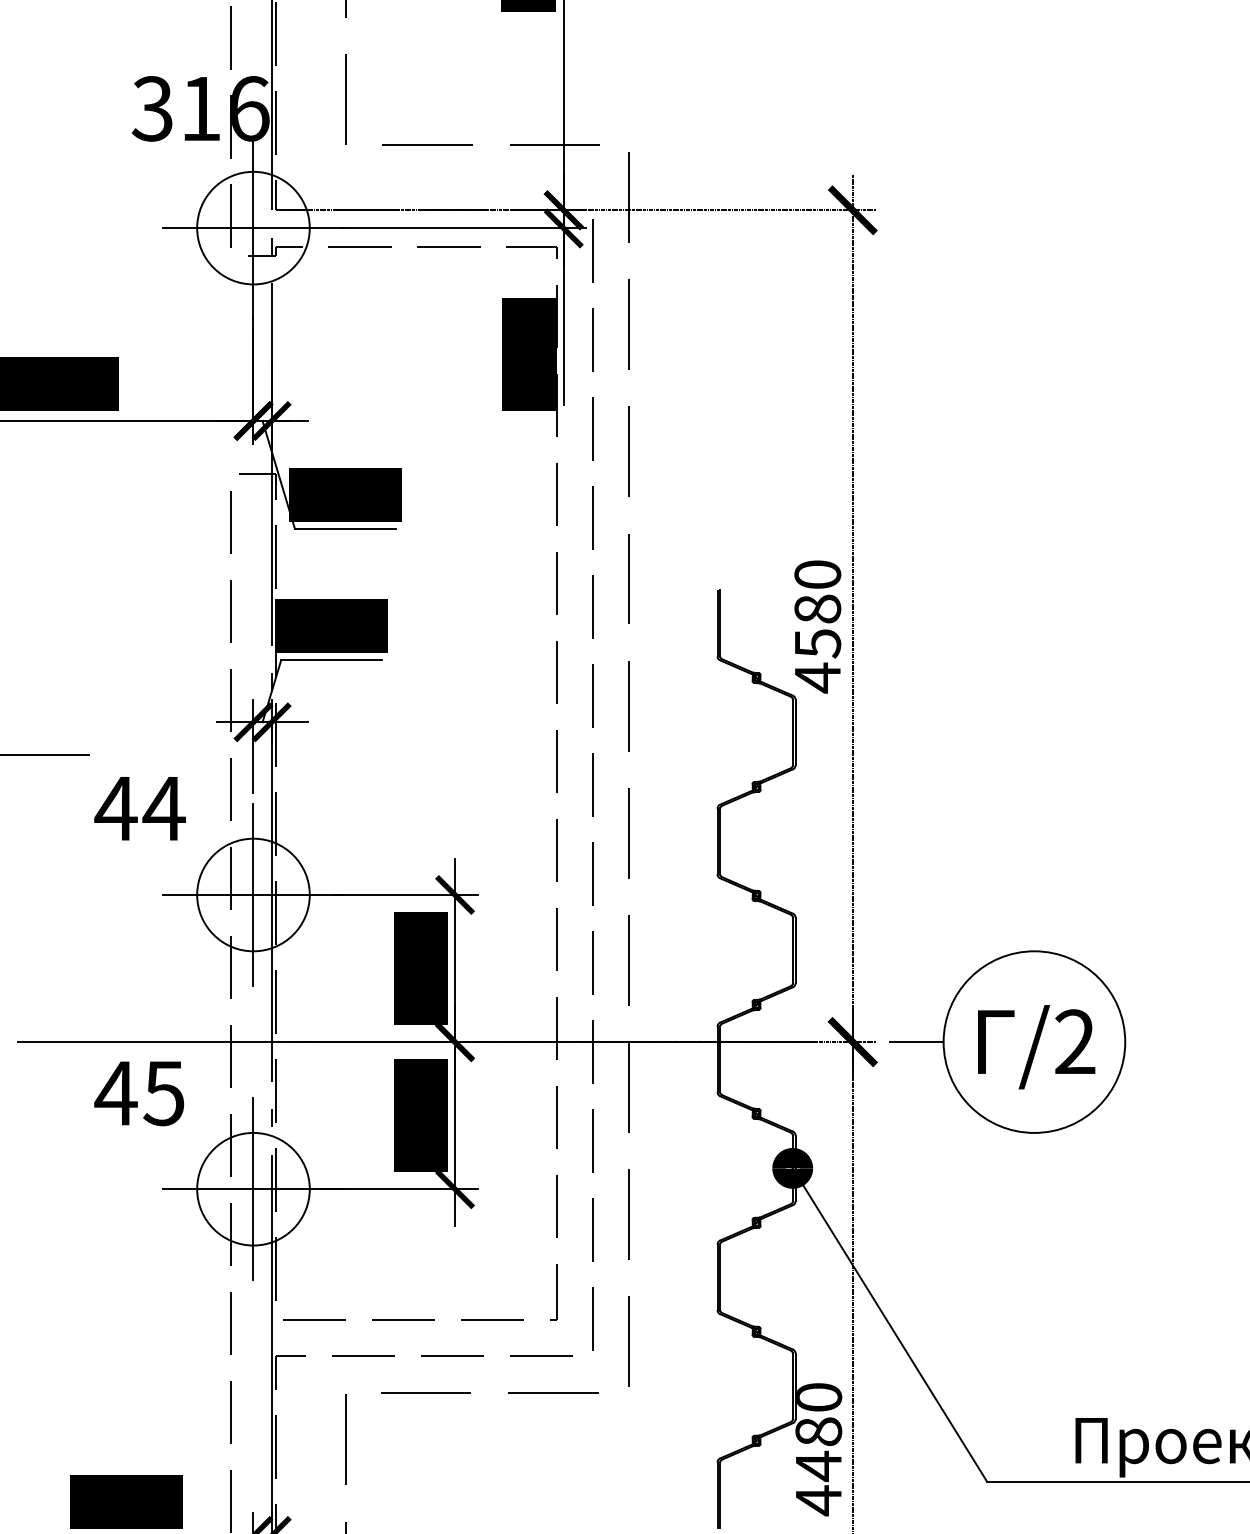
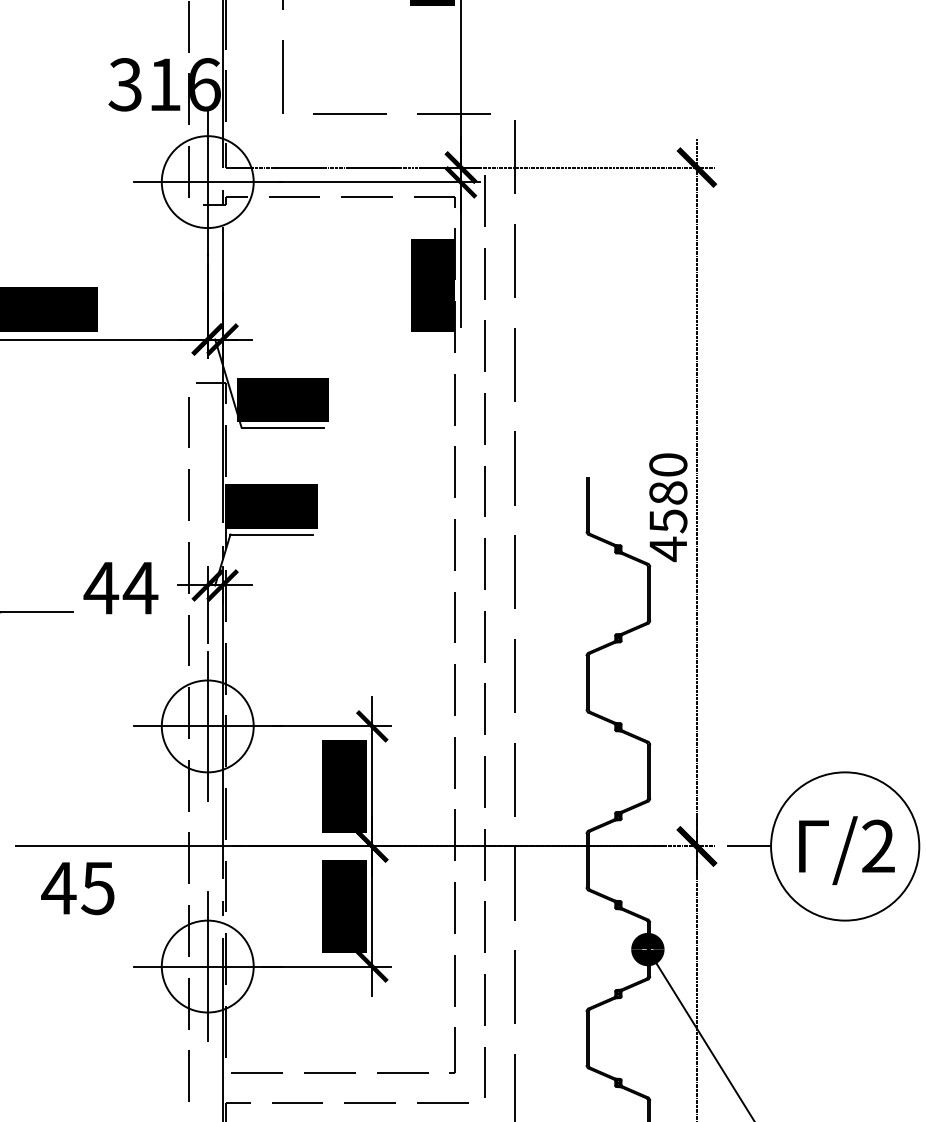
text: (139, 808) -> (120, 588), moved
text: (139, 1093) -> (77, 888), moved

